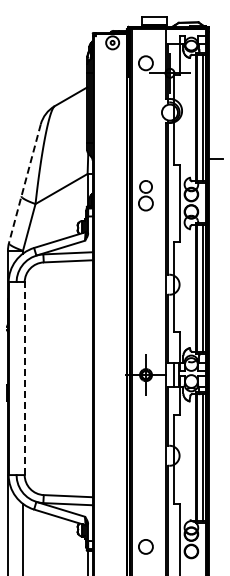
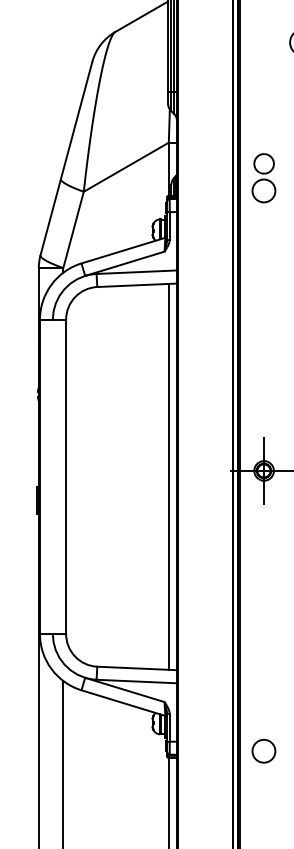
line: (24, 184) -> (65, 159), dashed -> solid
line: (24, 378) -> (65, 476), dashed -> solid
line: (87, 378) -> (168, 476), added

